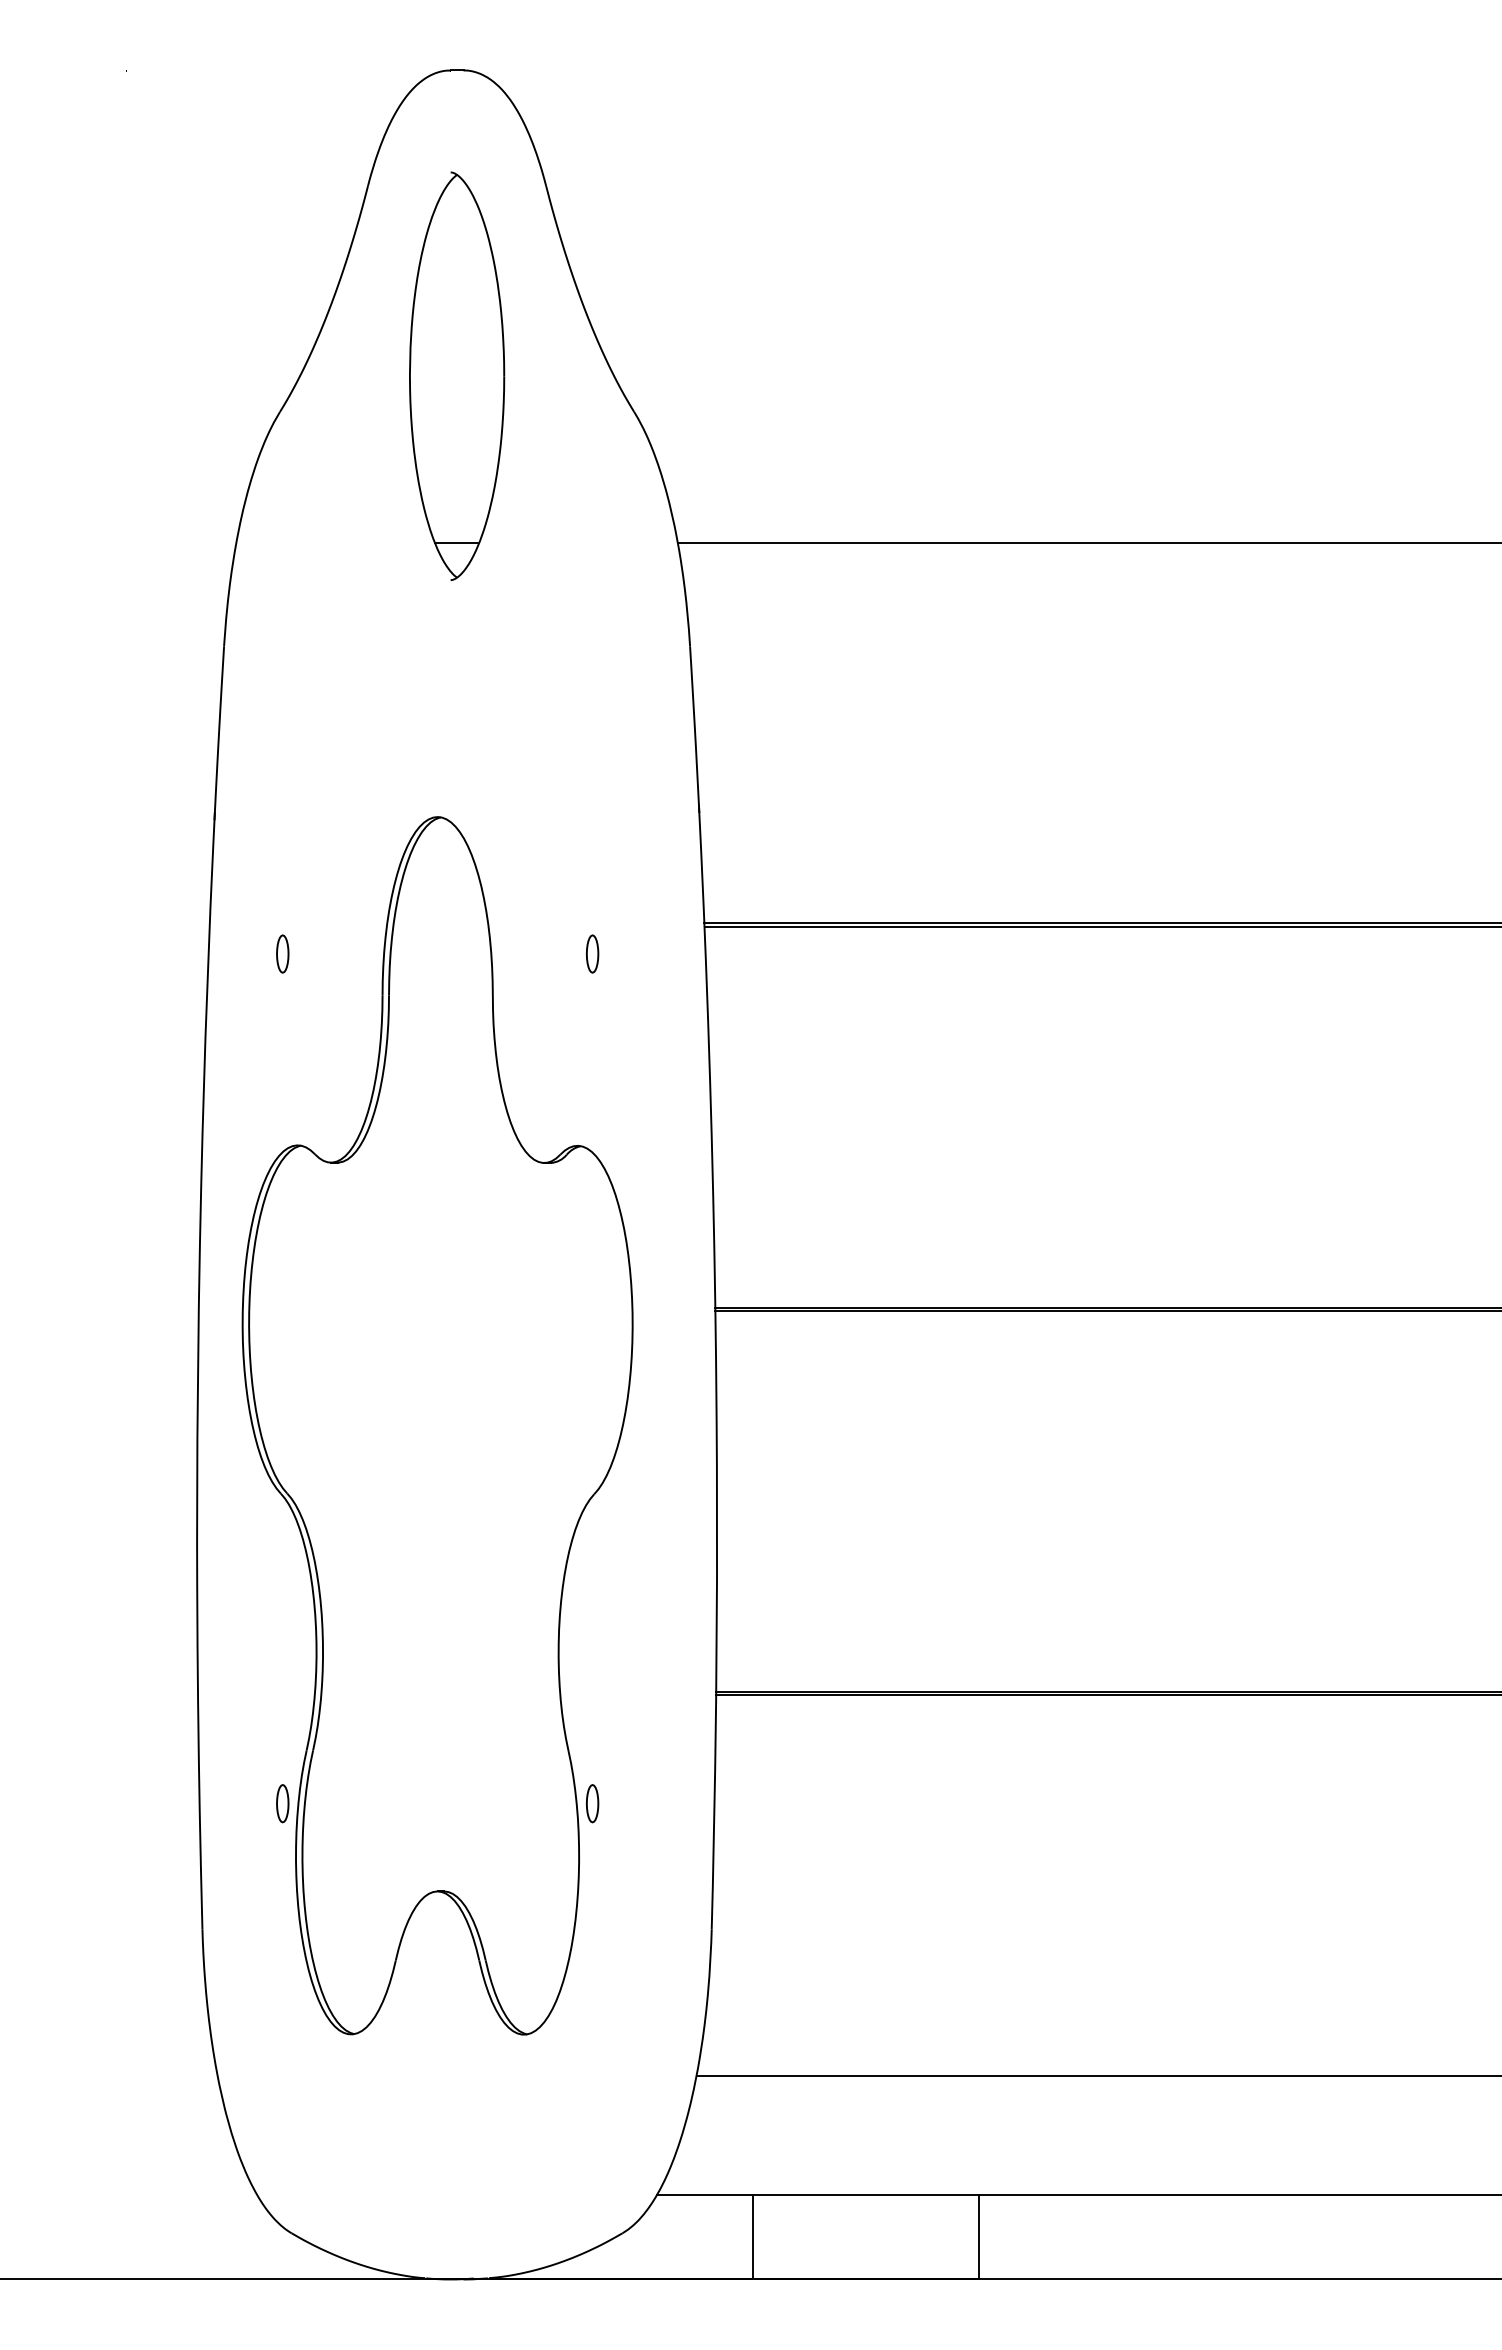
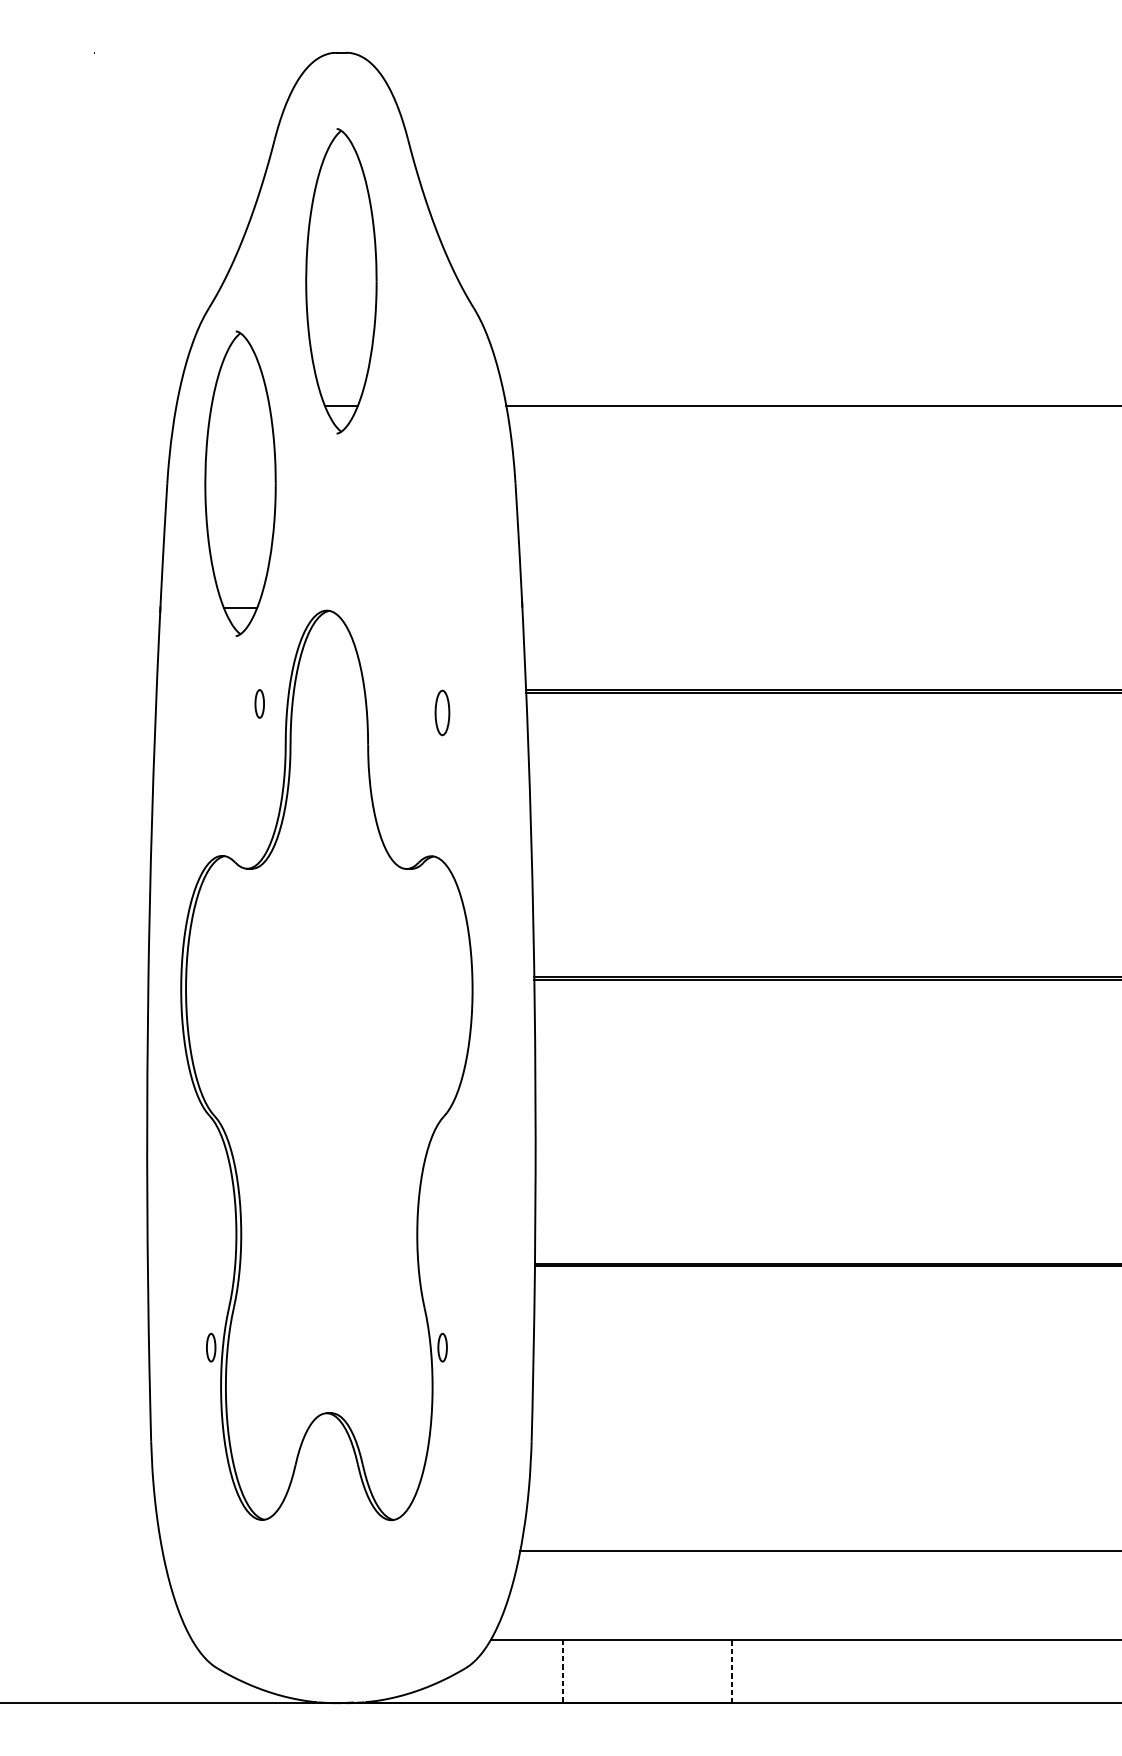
part: (322, 646) -> (240, 483), added
part: (282, 953) -> (259, 703), moved
part: (592, 953) -> (442, 712), size x1.6
line: (979, 2236) -> (731, 1671), solid -> dashed
line: (753, 2237) -> (562, 1671), solid -> dashed

